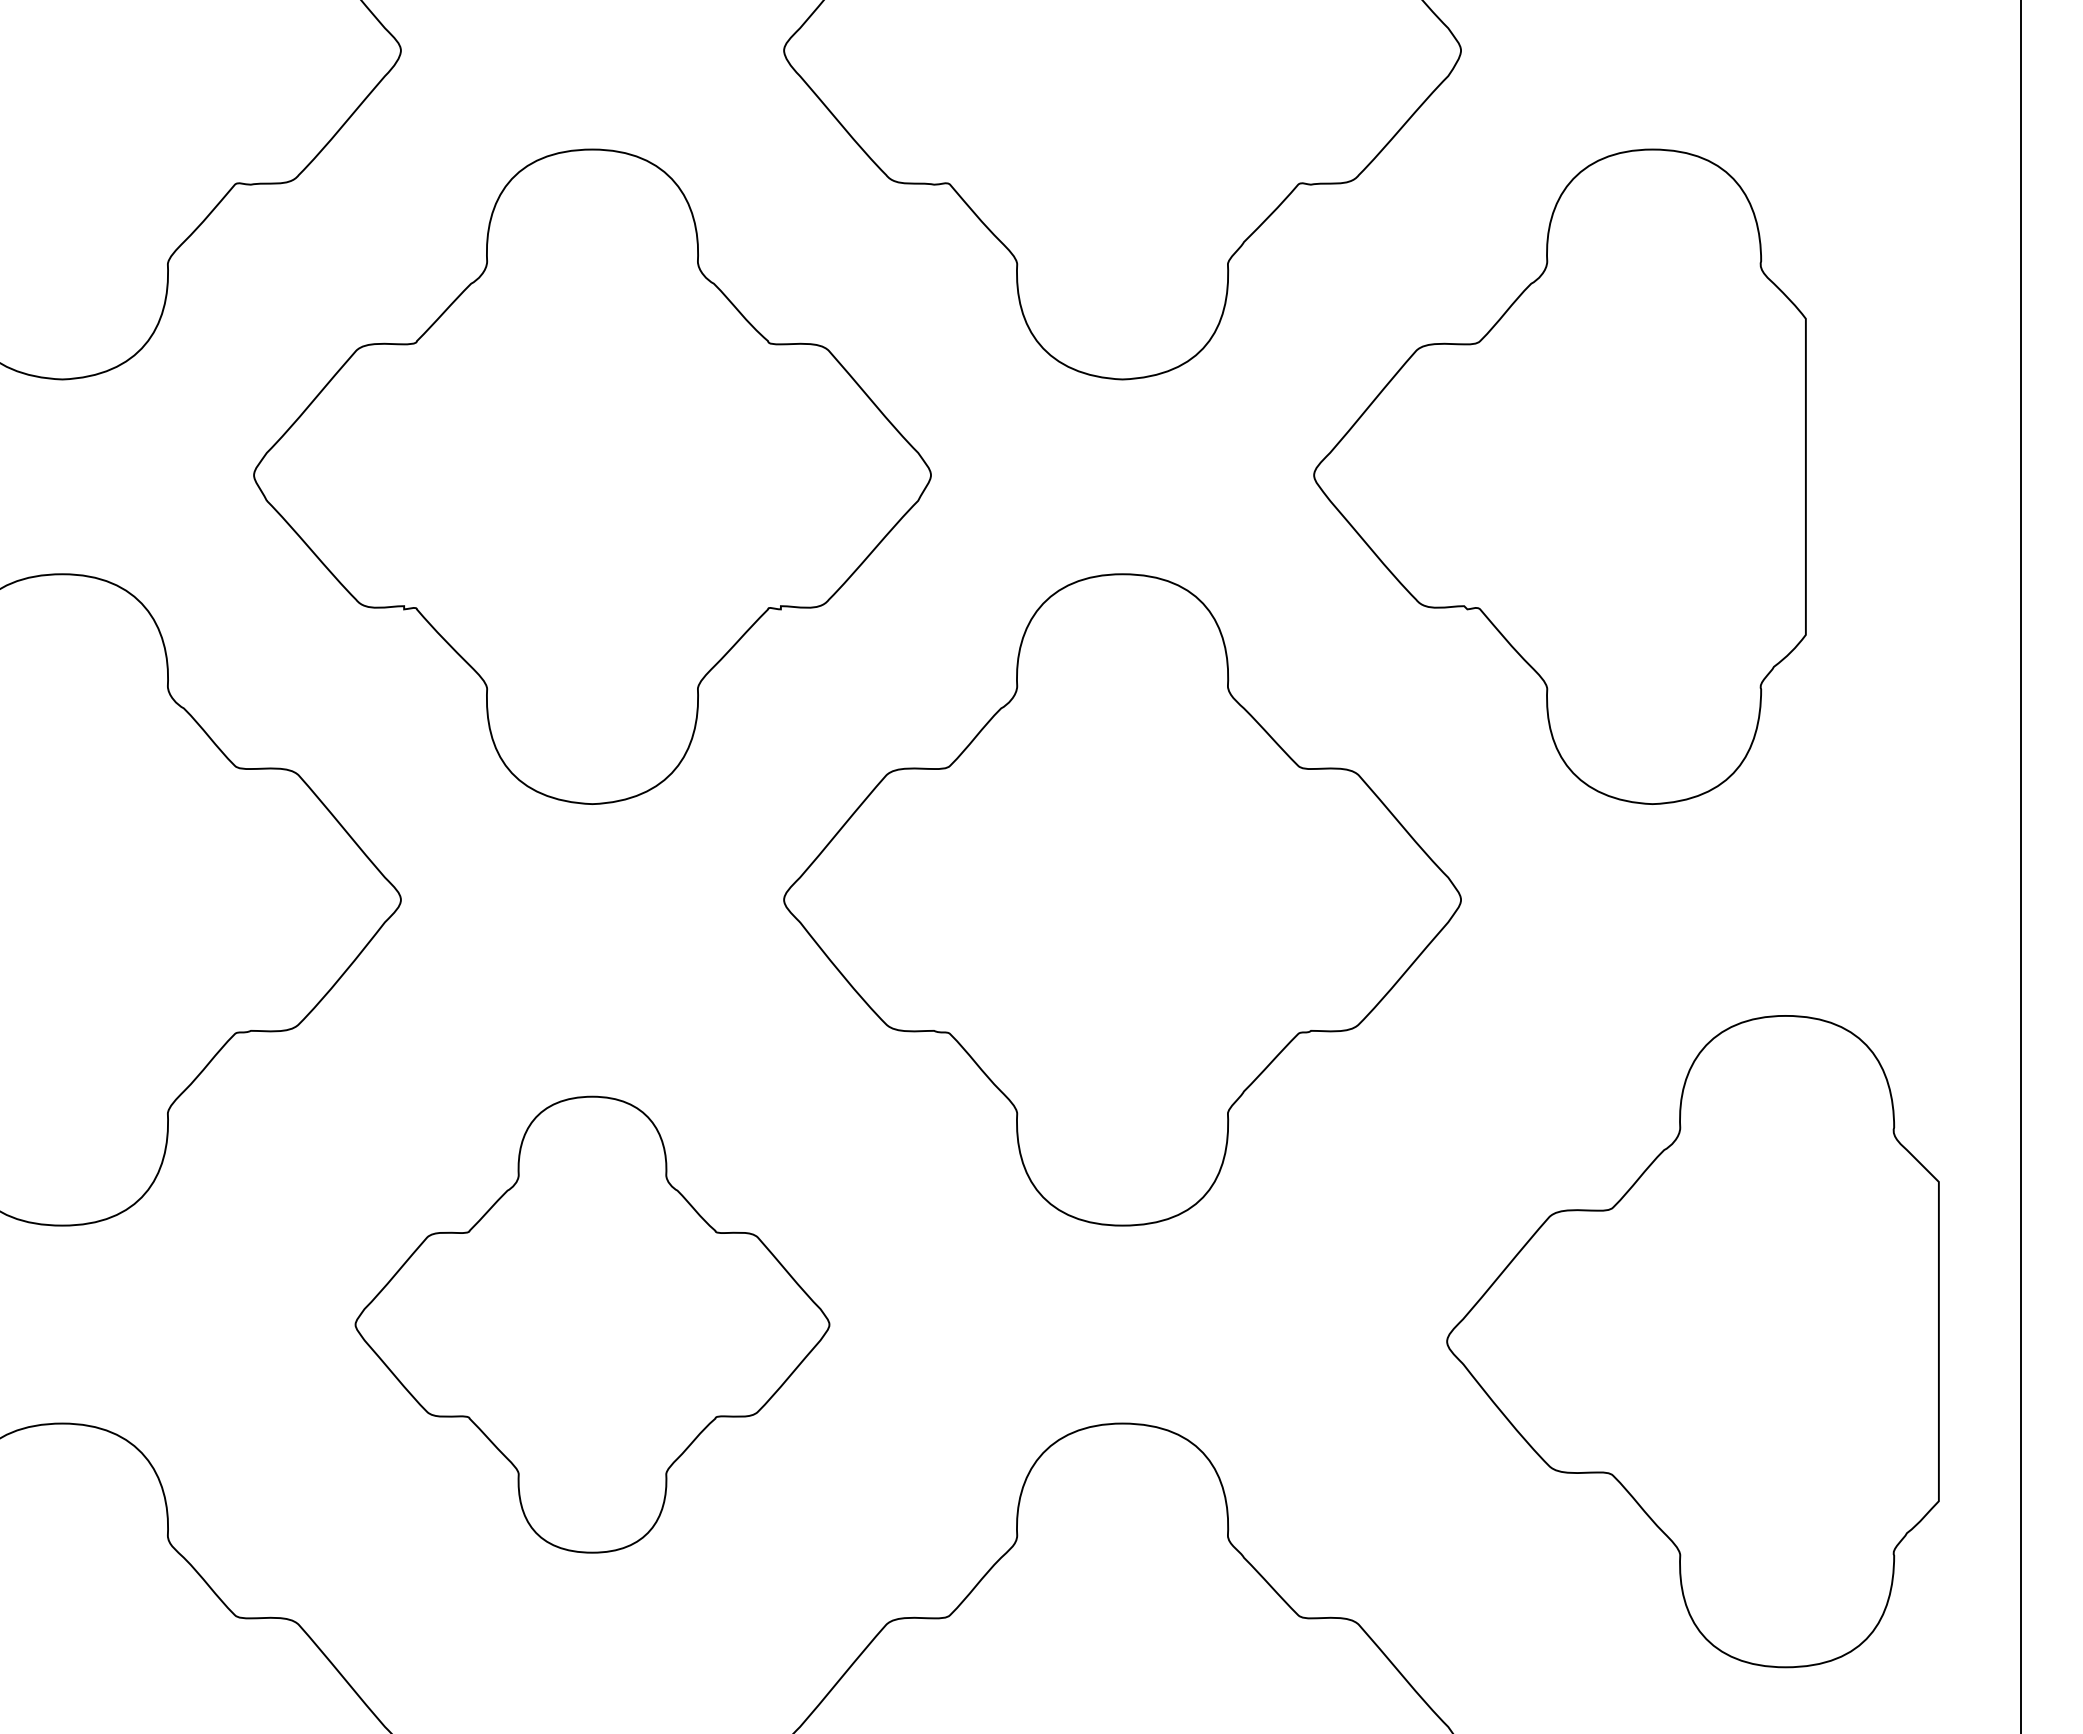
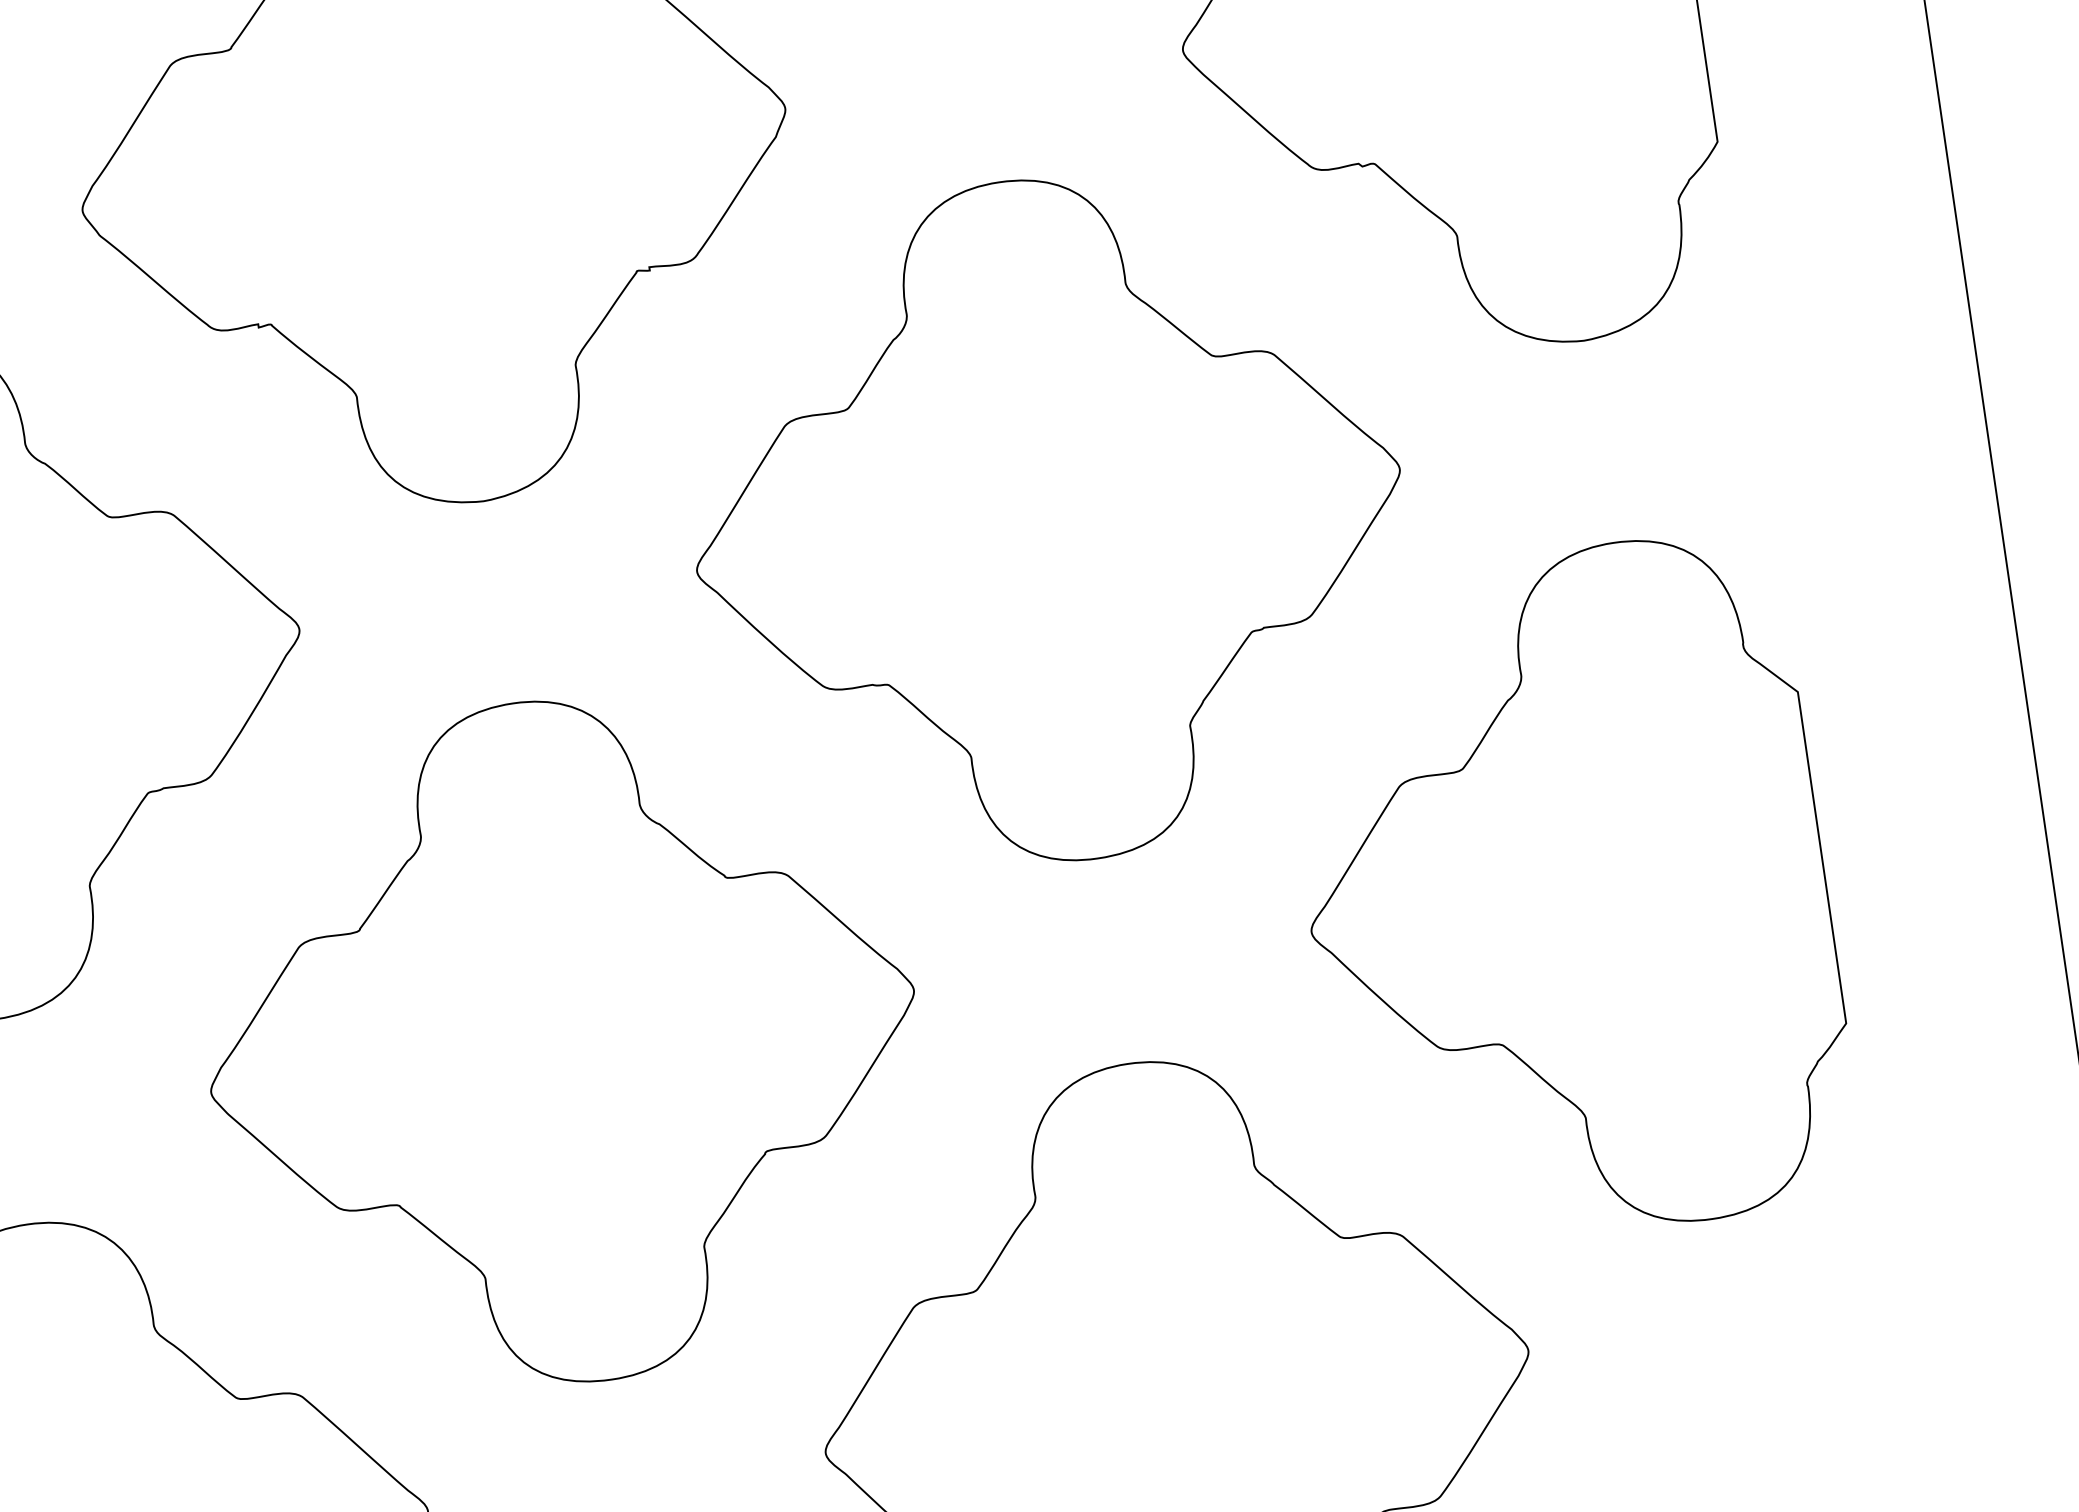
part: (592, 1324) -> (562, 1041), size x1.43
part: (1692, 1341) -> (1566, 894), moved

